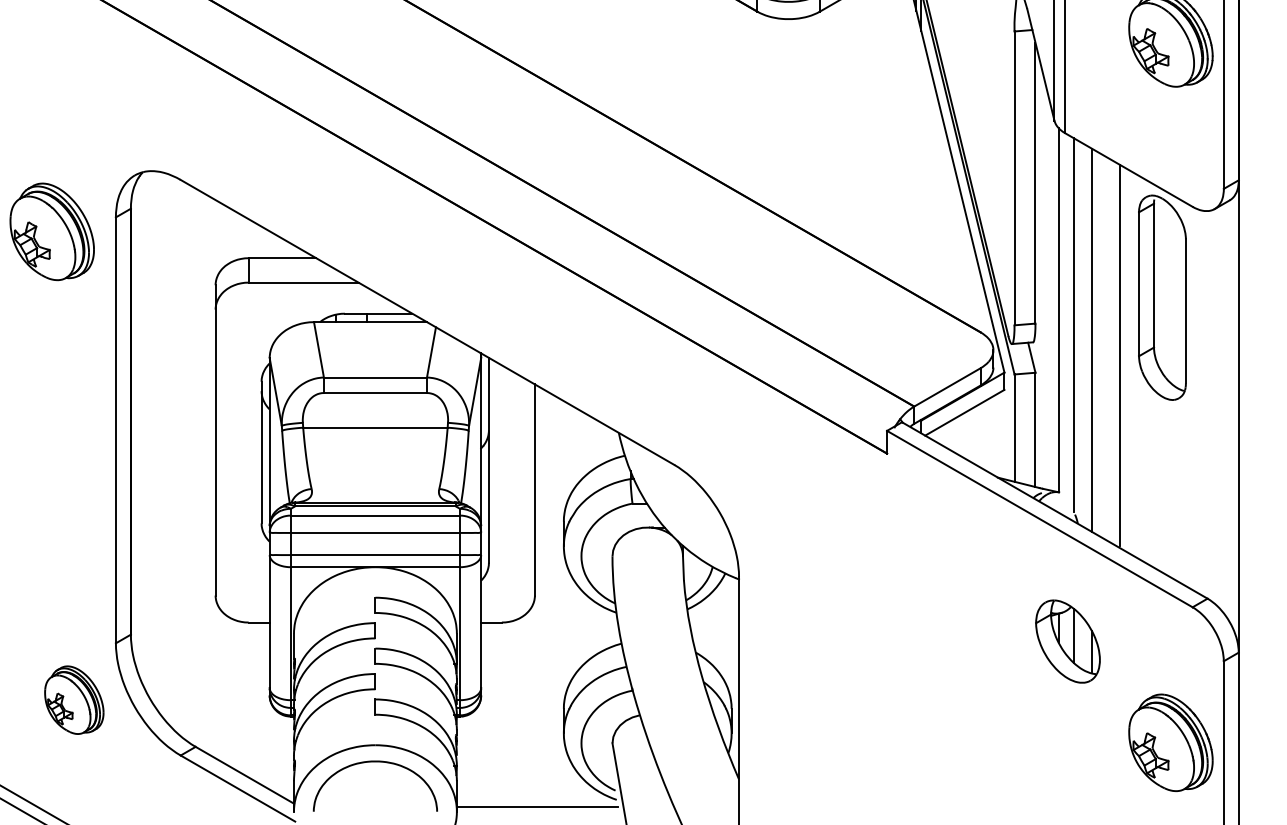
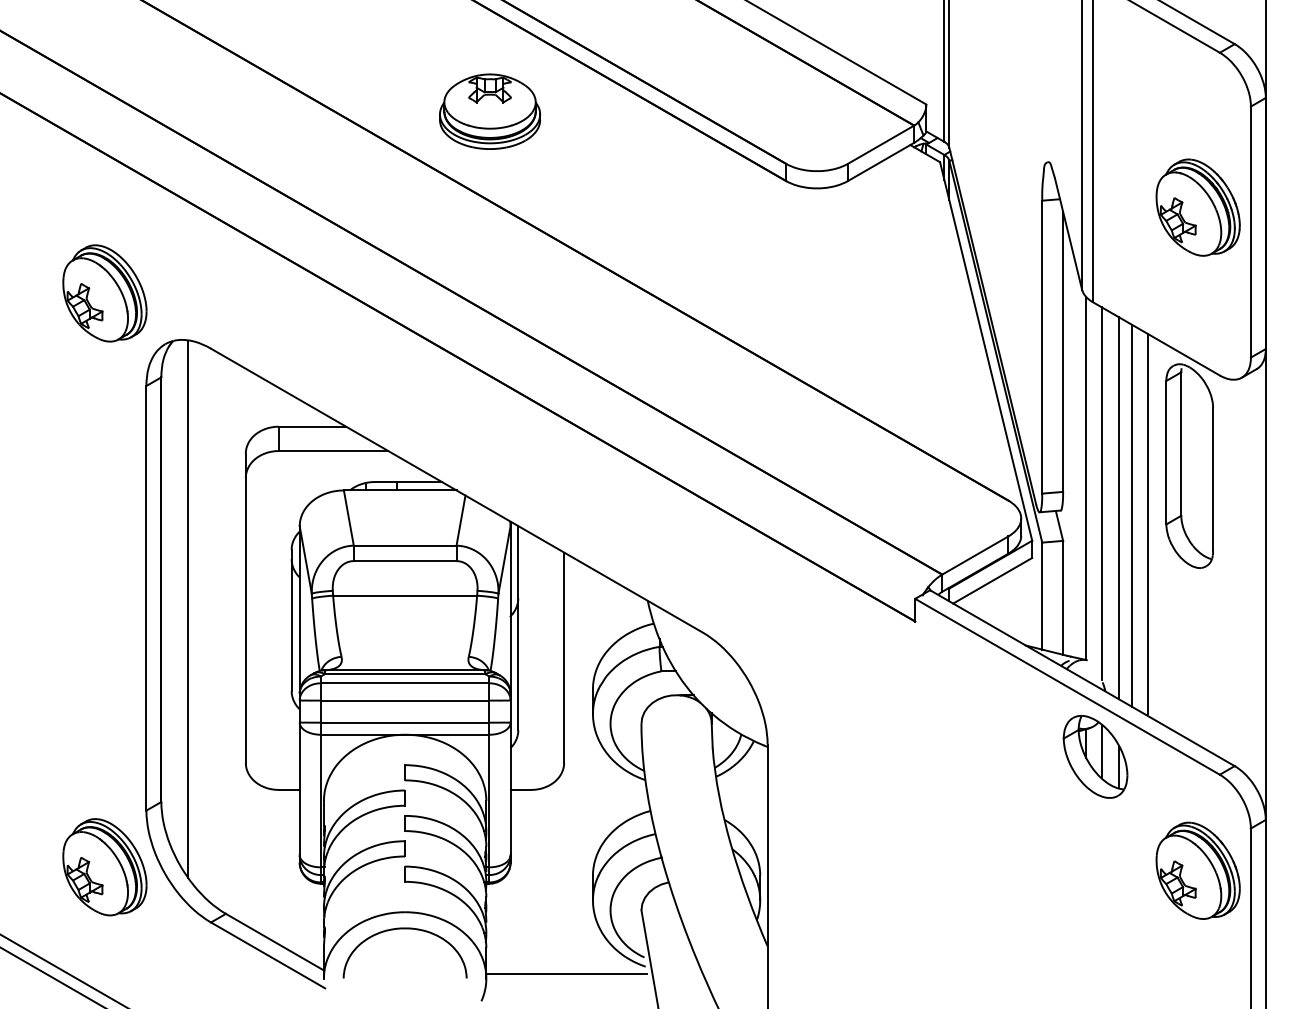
part: (51, 231) -> (104, 293), moved
line: (1105, 347) -> (1132, 515), added
line: (158, 440) -> (188, 608), added
part: (1067, 641) -> (1095, 756), moved
part: (73, 700) -> (104, 867), size x1.43
part: (1170, 742) -> (1197, 870), moved

